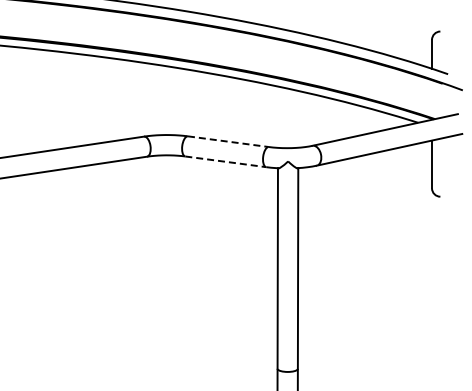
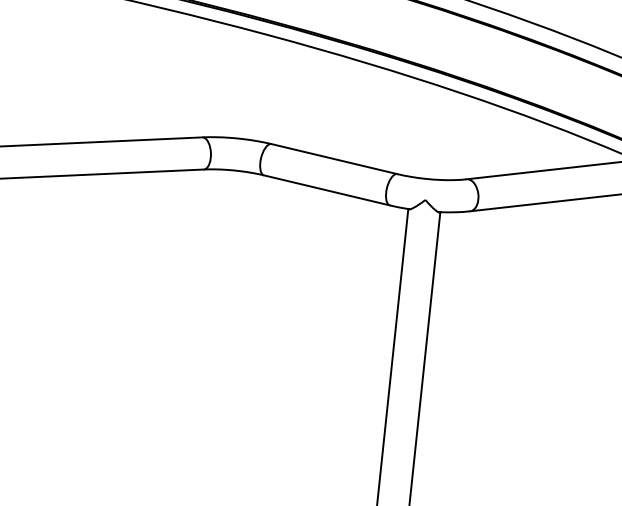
line: (228, 141) -> (334, 158), dashed -> solid
line: (225, 161) -> (326, 189), dashed -> solid

